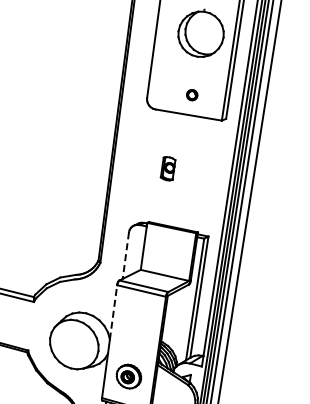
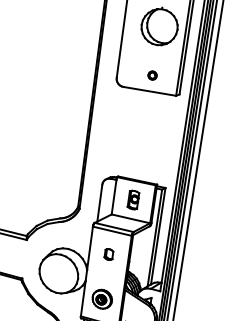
part: (167, 168) -> (132, 199), moved
line: (125, 256) -> (99, 203), dashed -> solid
line: (113, 311) -> (90, 247), dashed -> solid
part: (136, 320) -> (108, 254), added

